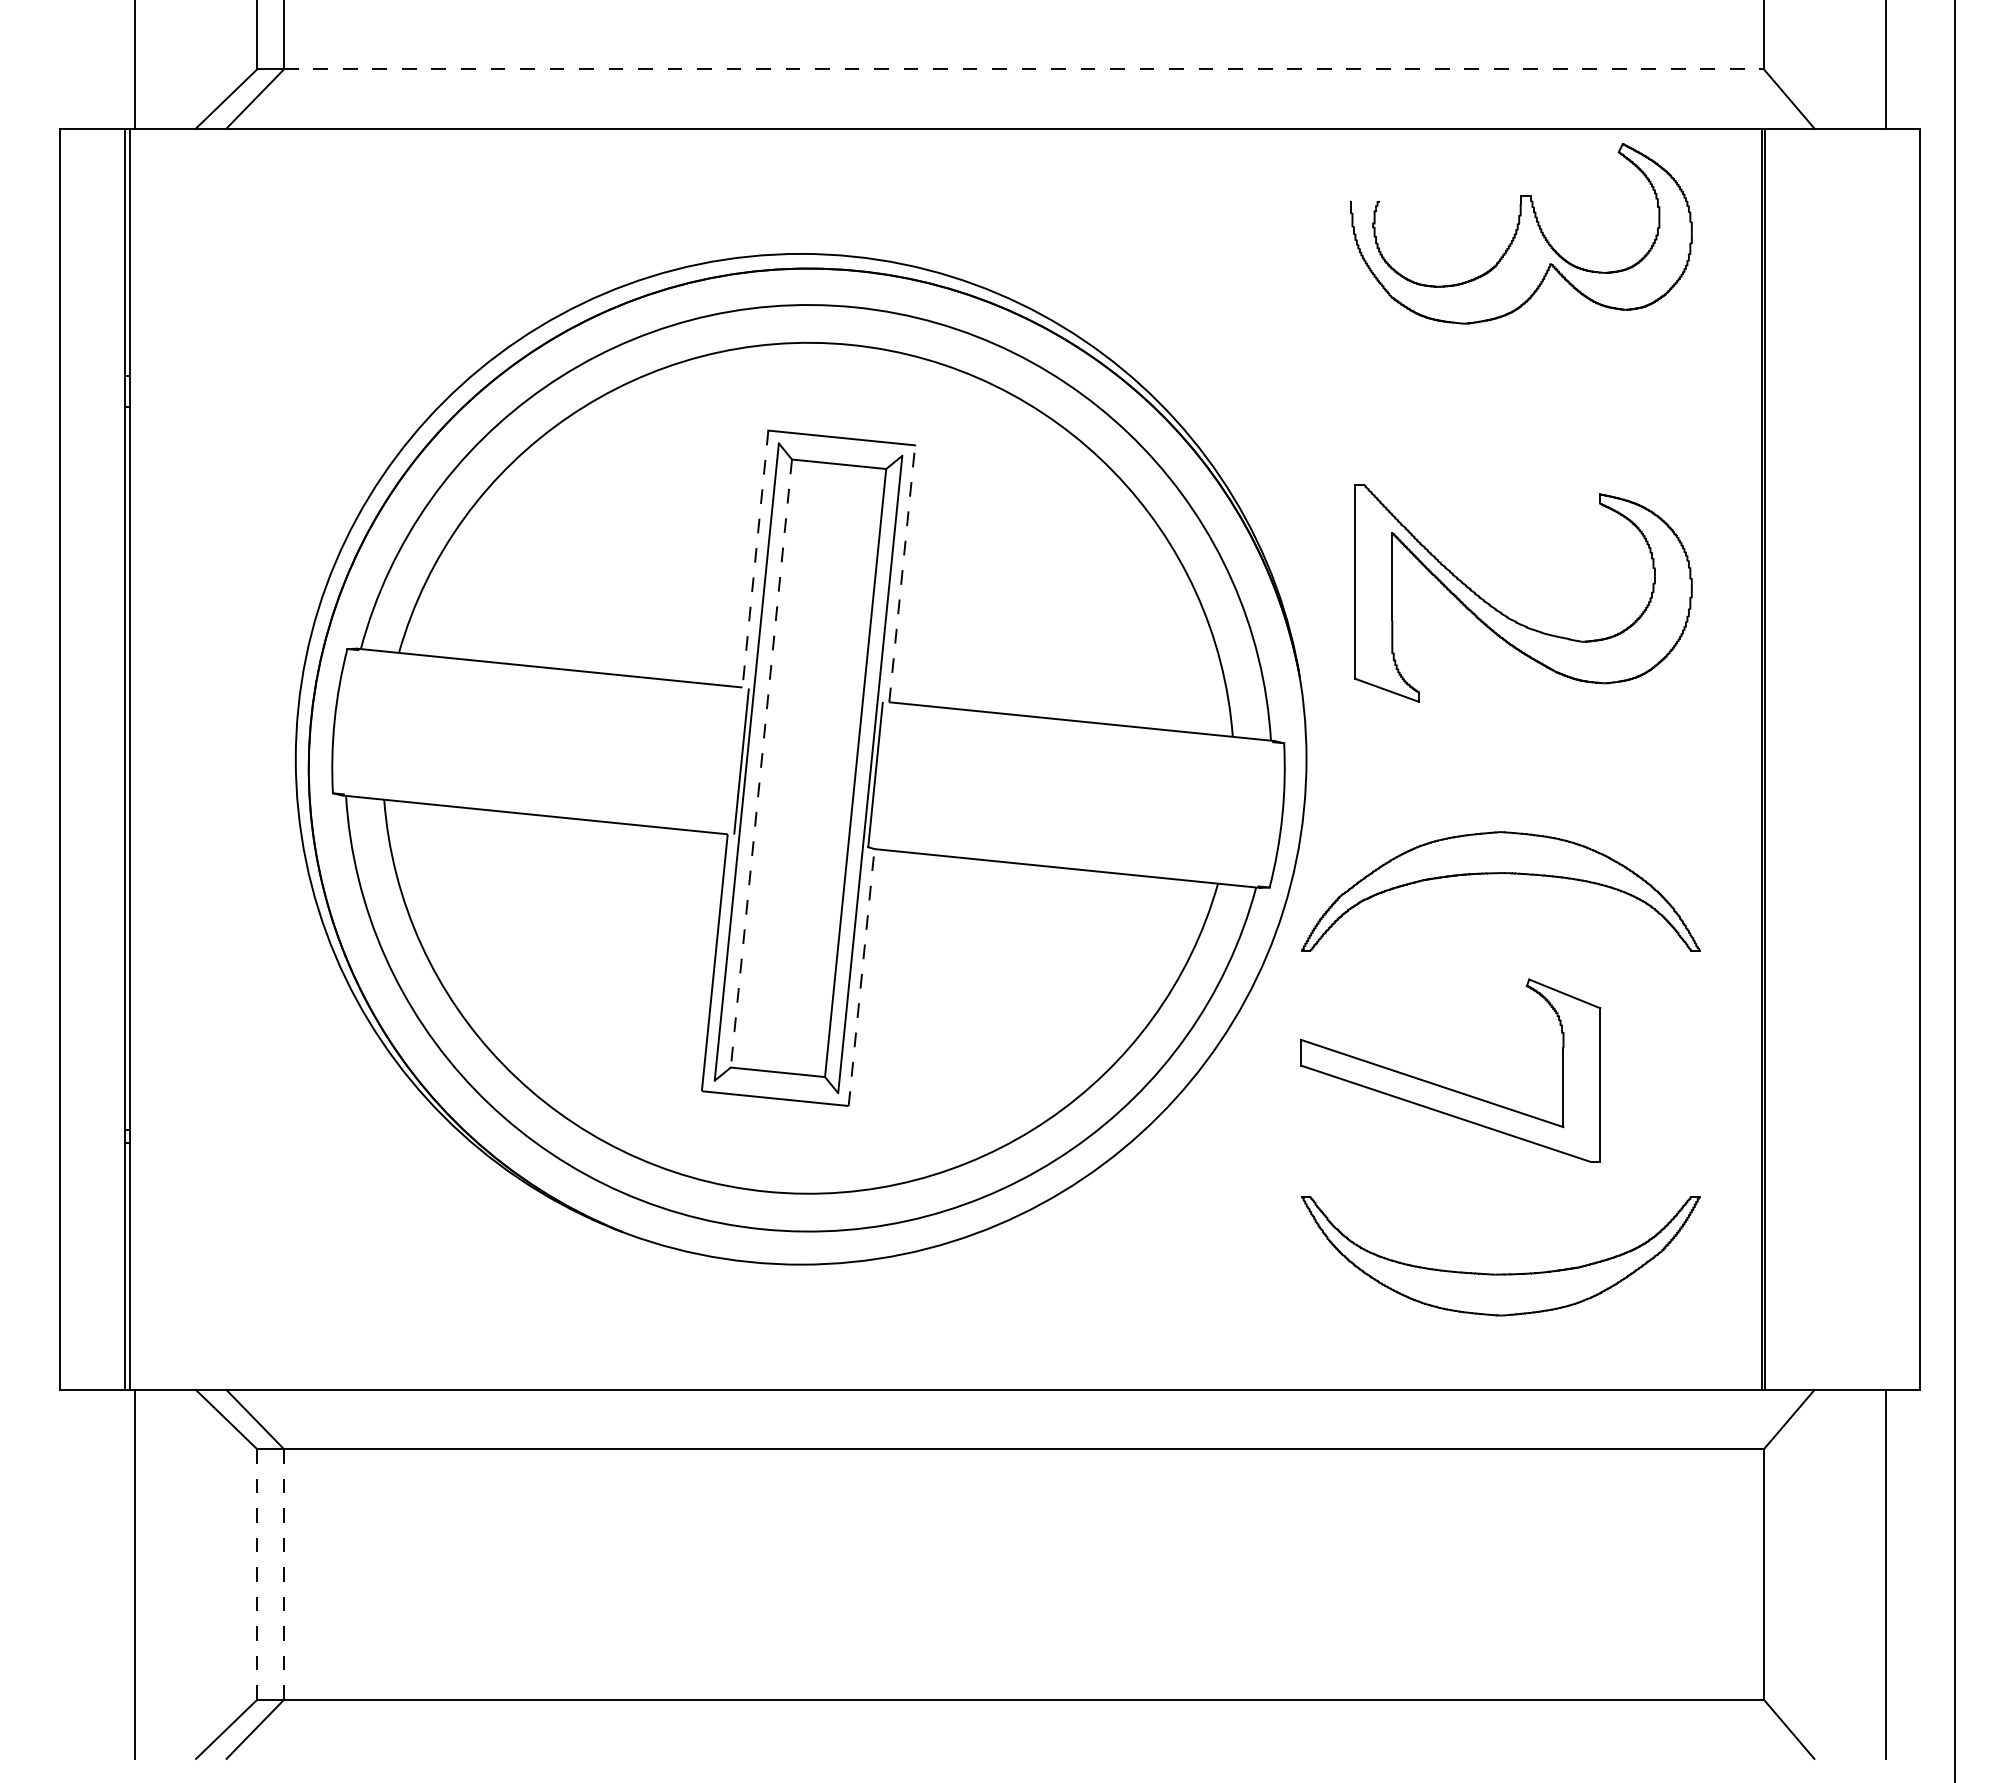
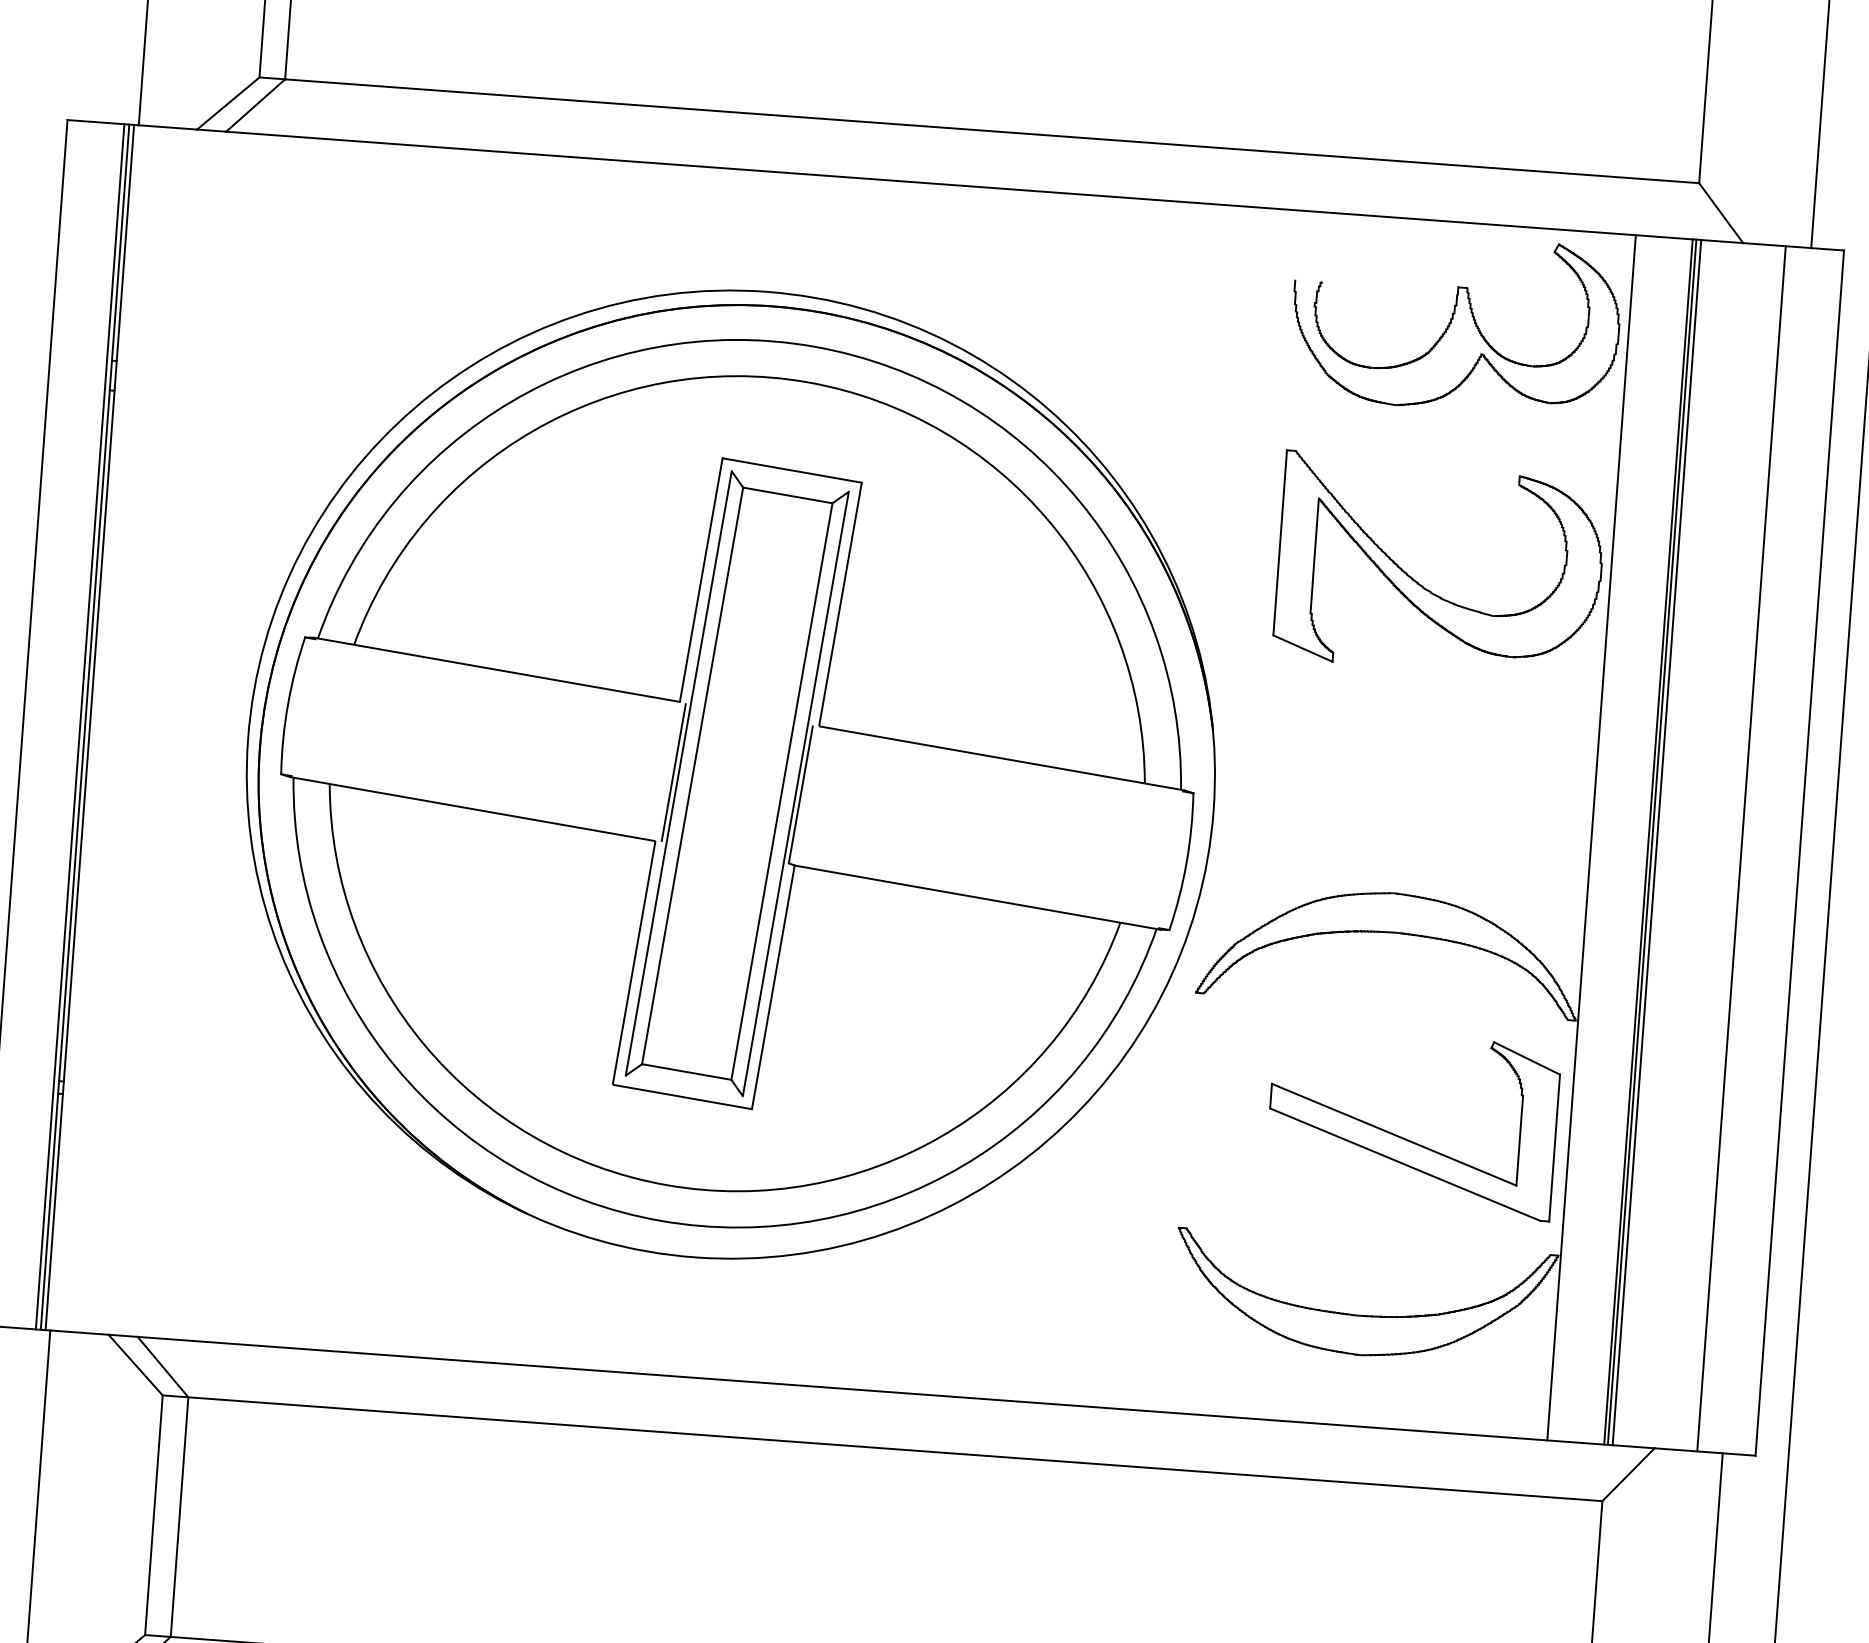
line: (1024, 69) -> (992, 131), dashed -> solid
line: (755, 559) -> (701, 580), dashed -> solid
line: (902, 574) -> (840, 605), dashed -> solid
part: (1508, 616) -> (1424, 586), moved
line: (119, 759) -> (79, 727), added
line: (1702, 759) -> (1591, 838), added
line: (1770, 759) -> (1656, 842), added
line: (1859, 759) -> (1741, 849), added
line: (761, 763) -> (692, 775), dashed -> solid
line: (861, 977) -> (773, 987), dashed -> solid
part: (1444, 1086) -> (1405, 1138), moved
line: (257, 1574) -> (154, 1515), dashed -> solid
line: (283, 1574) -> (179, 1517), dashed -> solid

